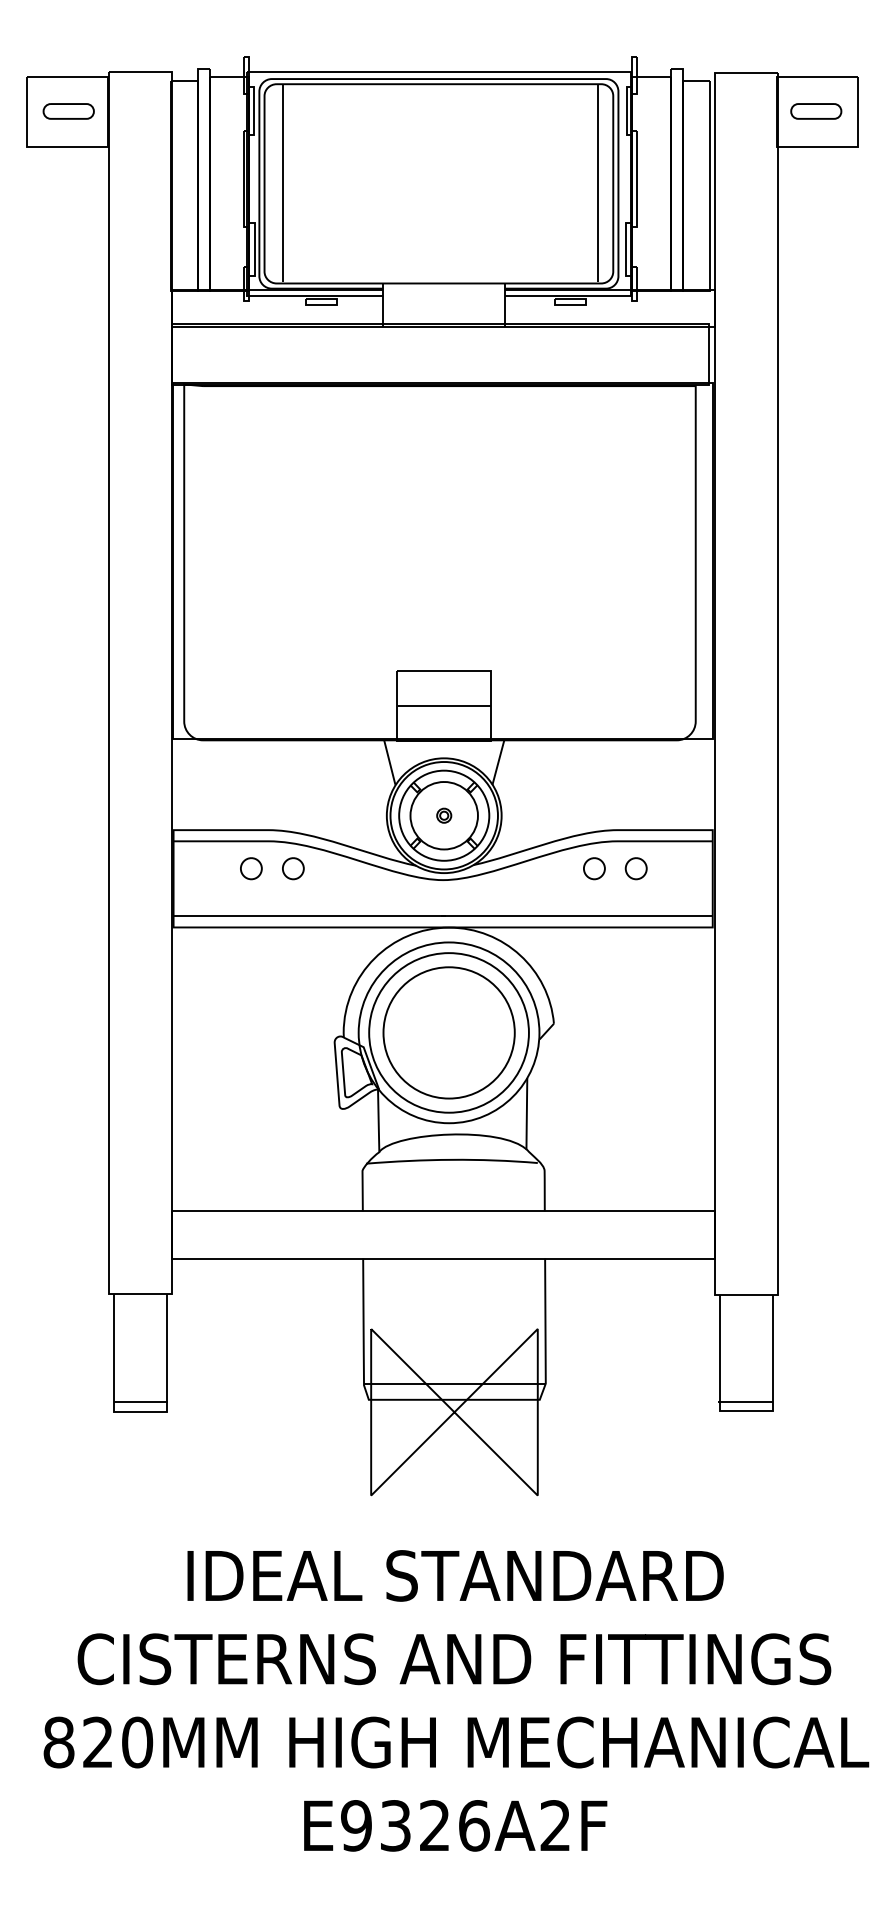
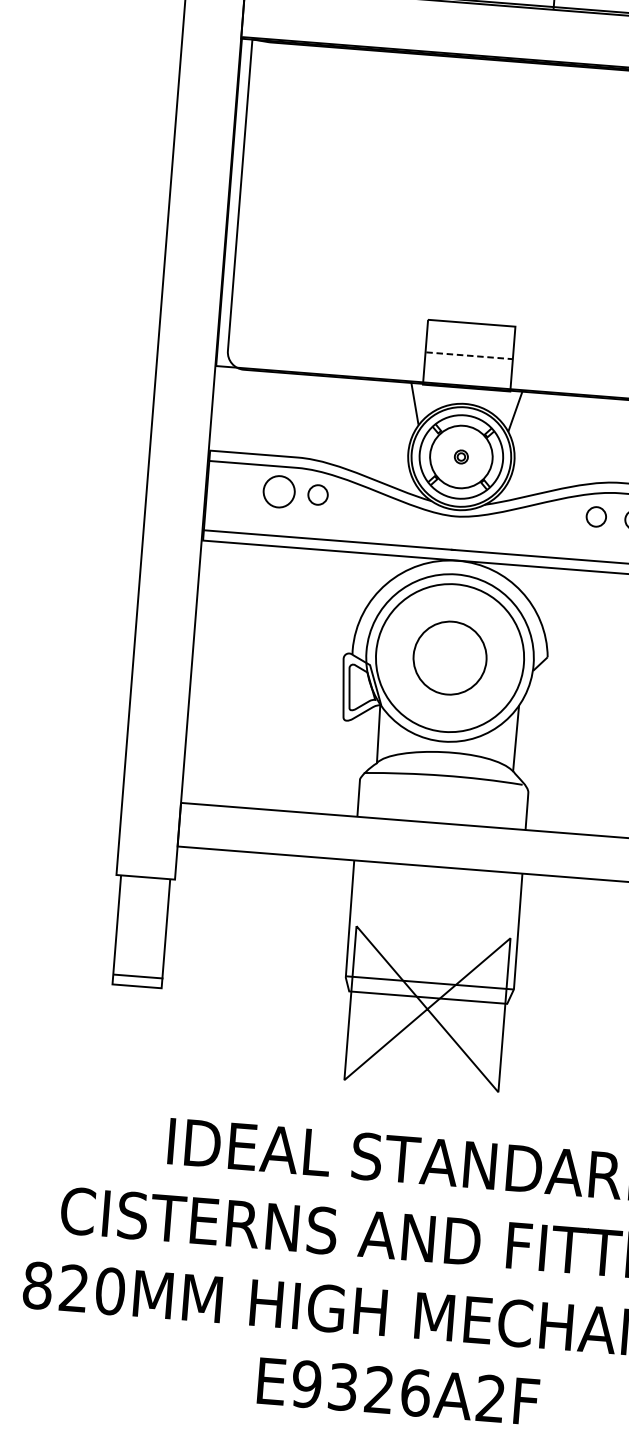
line: (444, 706) -> (469, 356), solid -> dashed
part: (251, 868) -> (279, 491), size x1.6
part: (448, 1032) -> (449, 657), size x0.6

